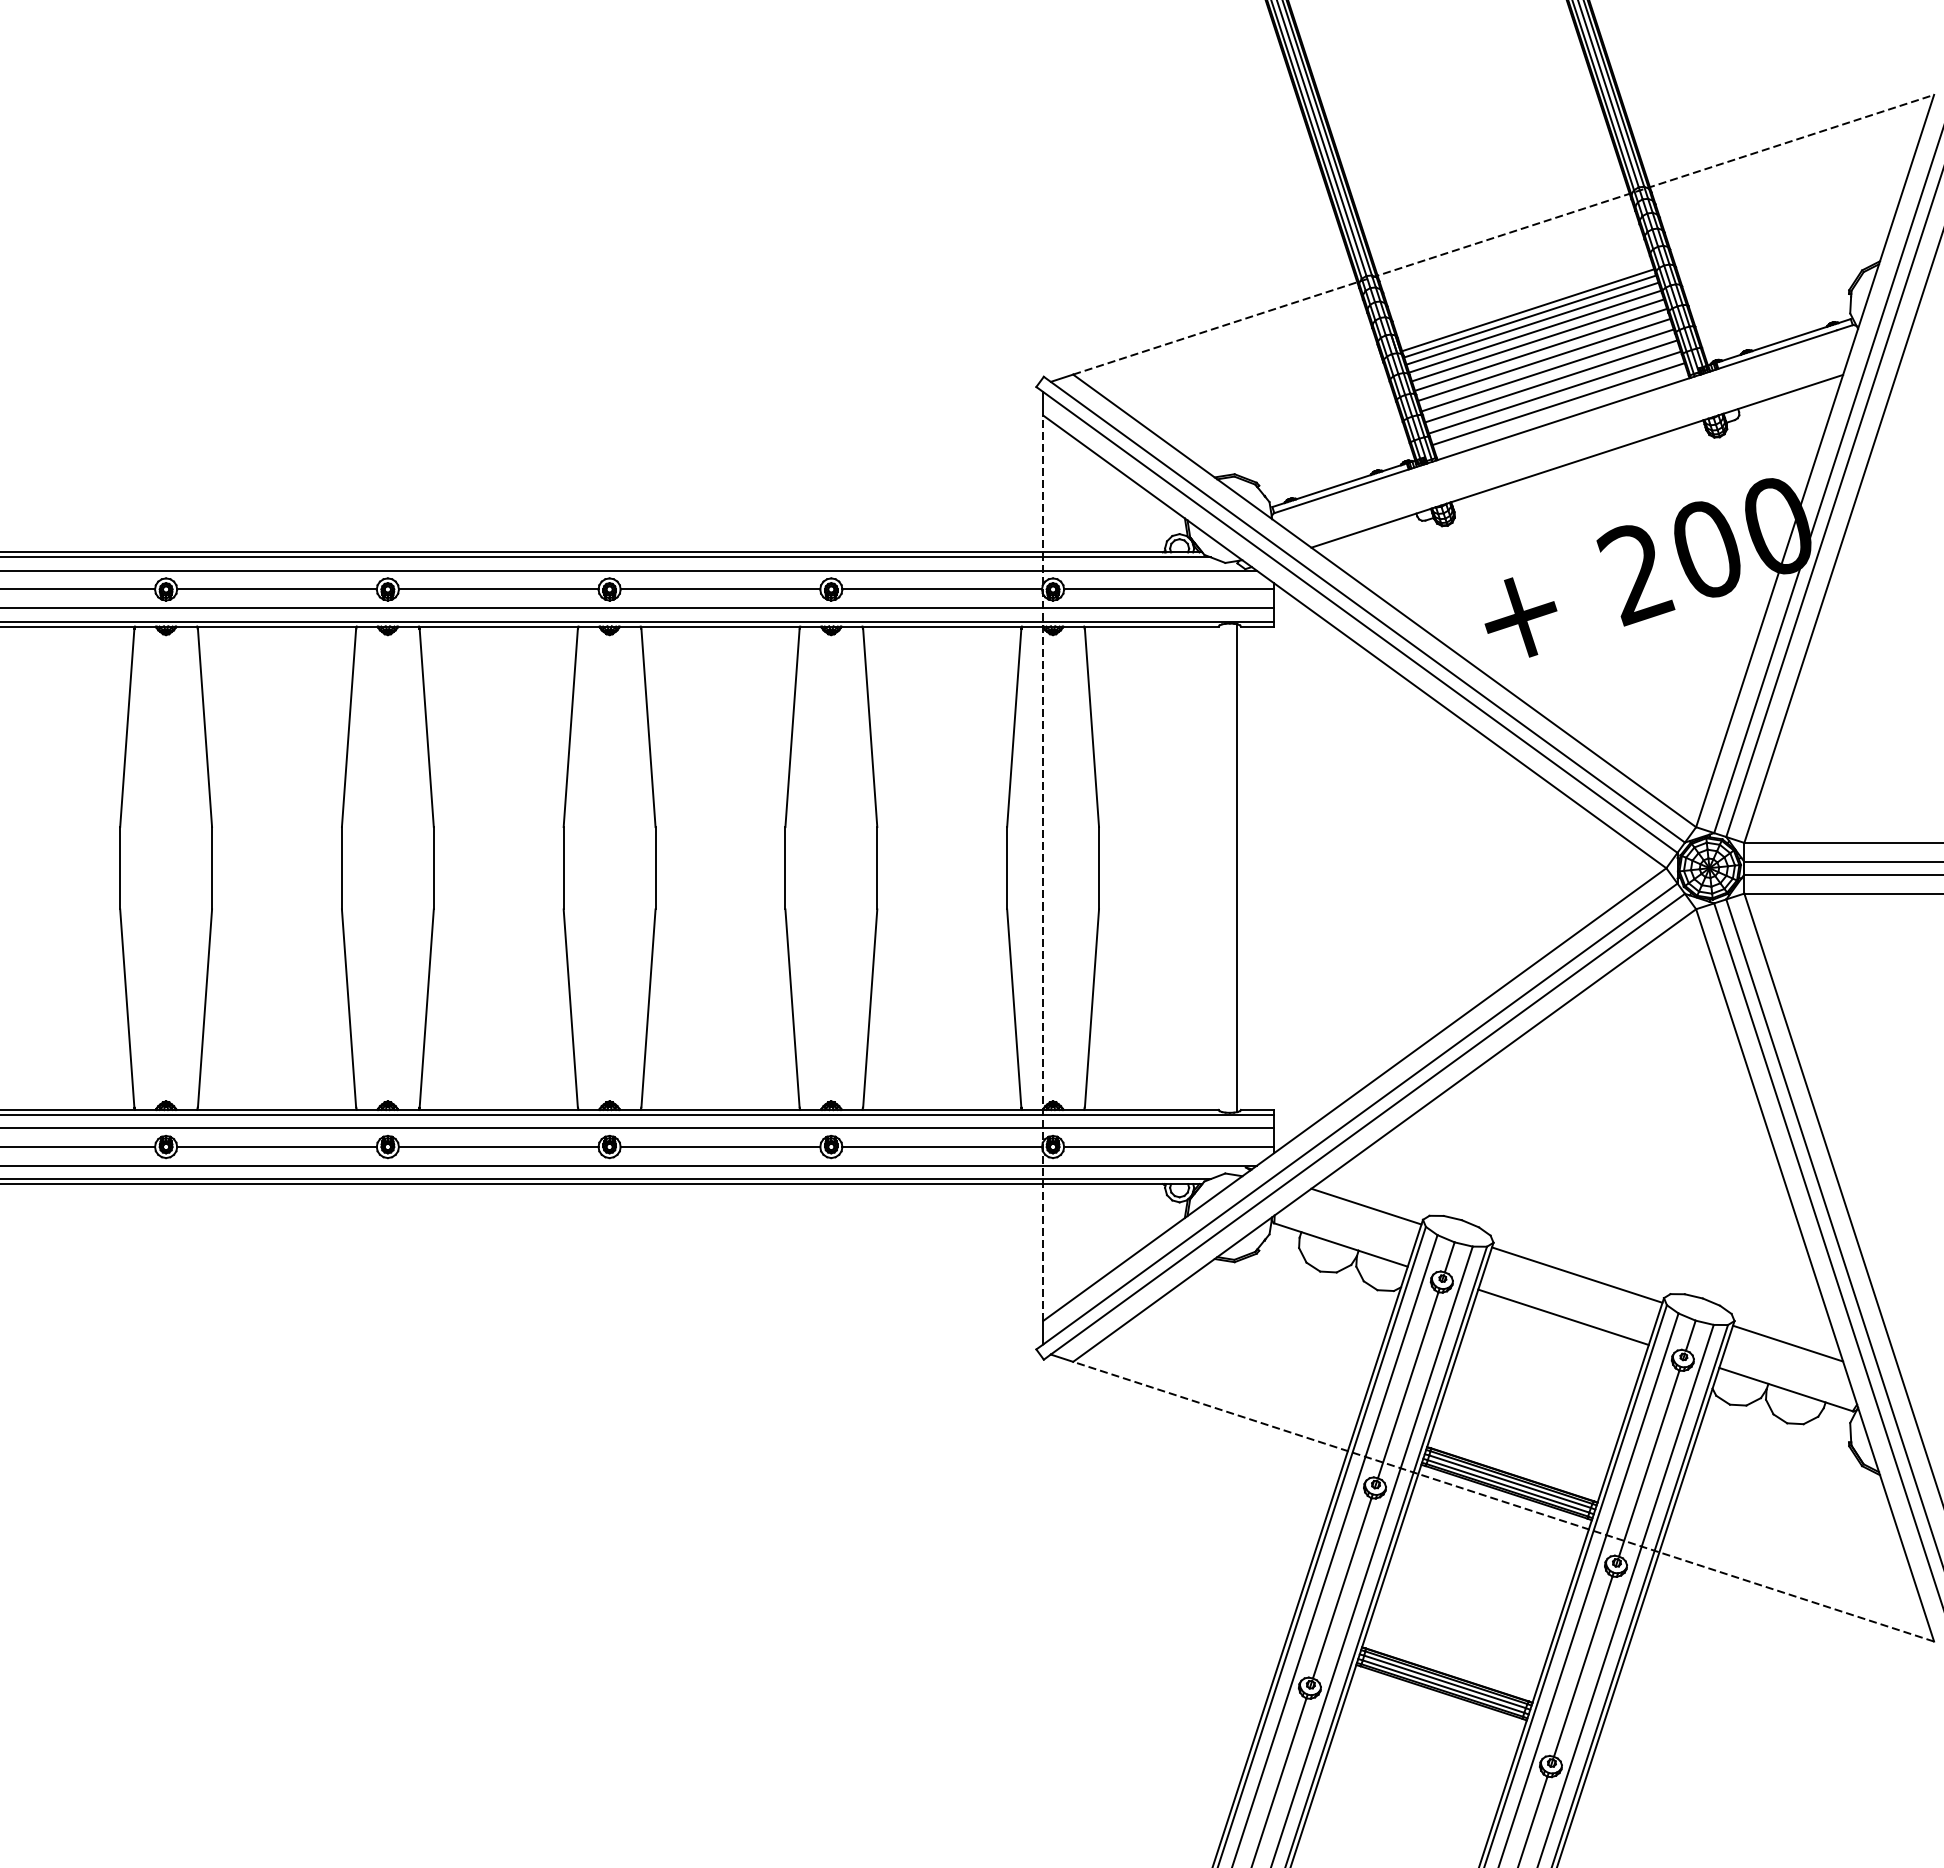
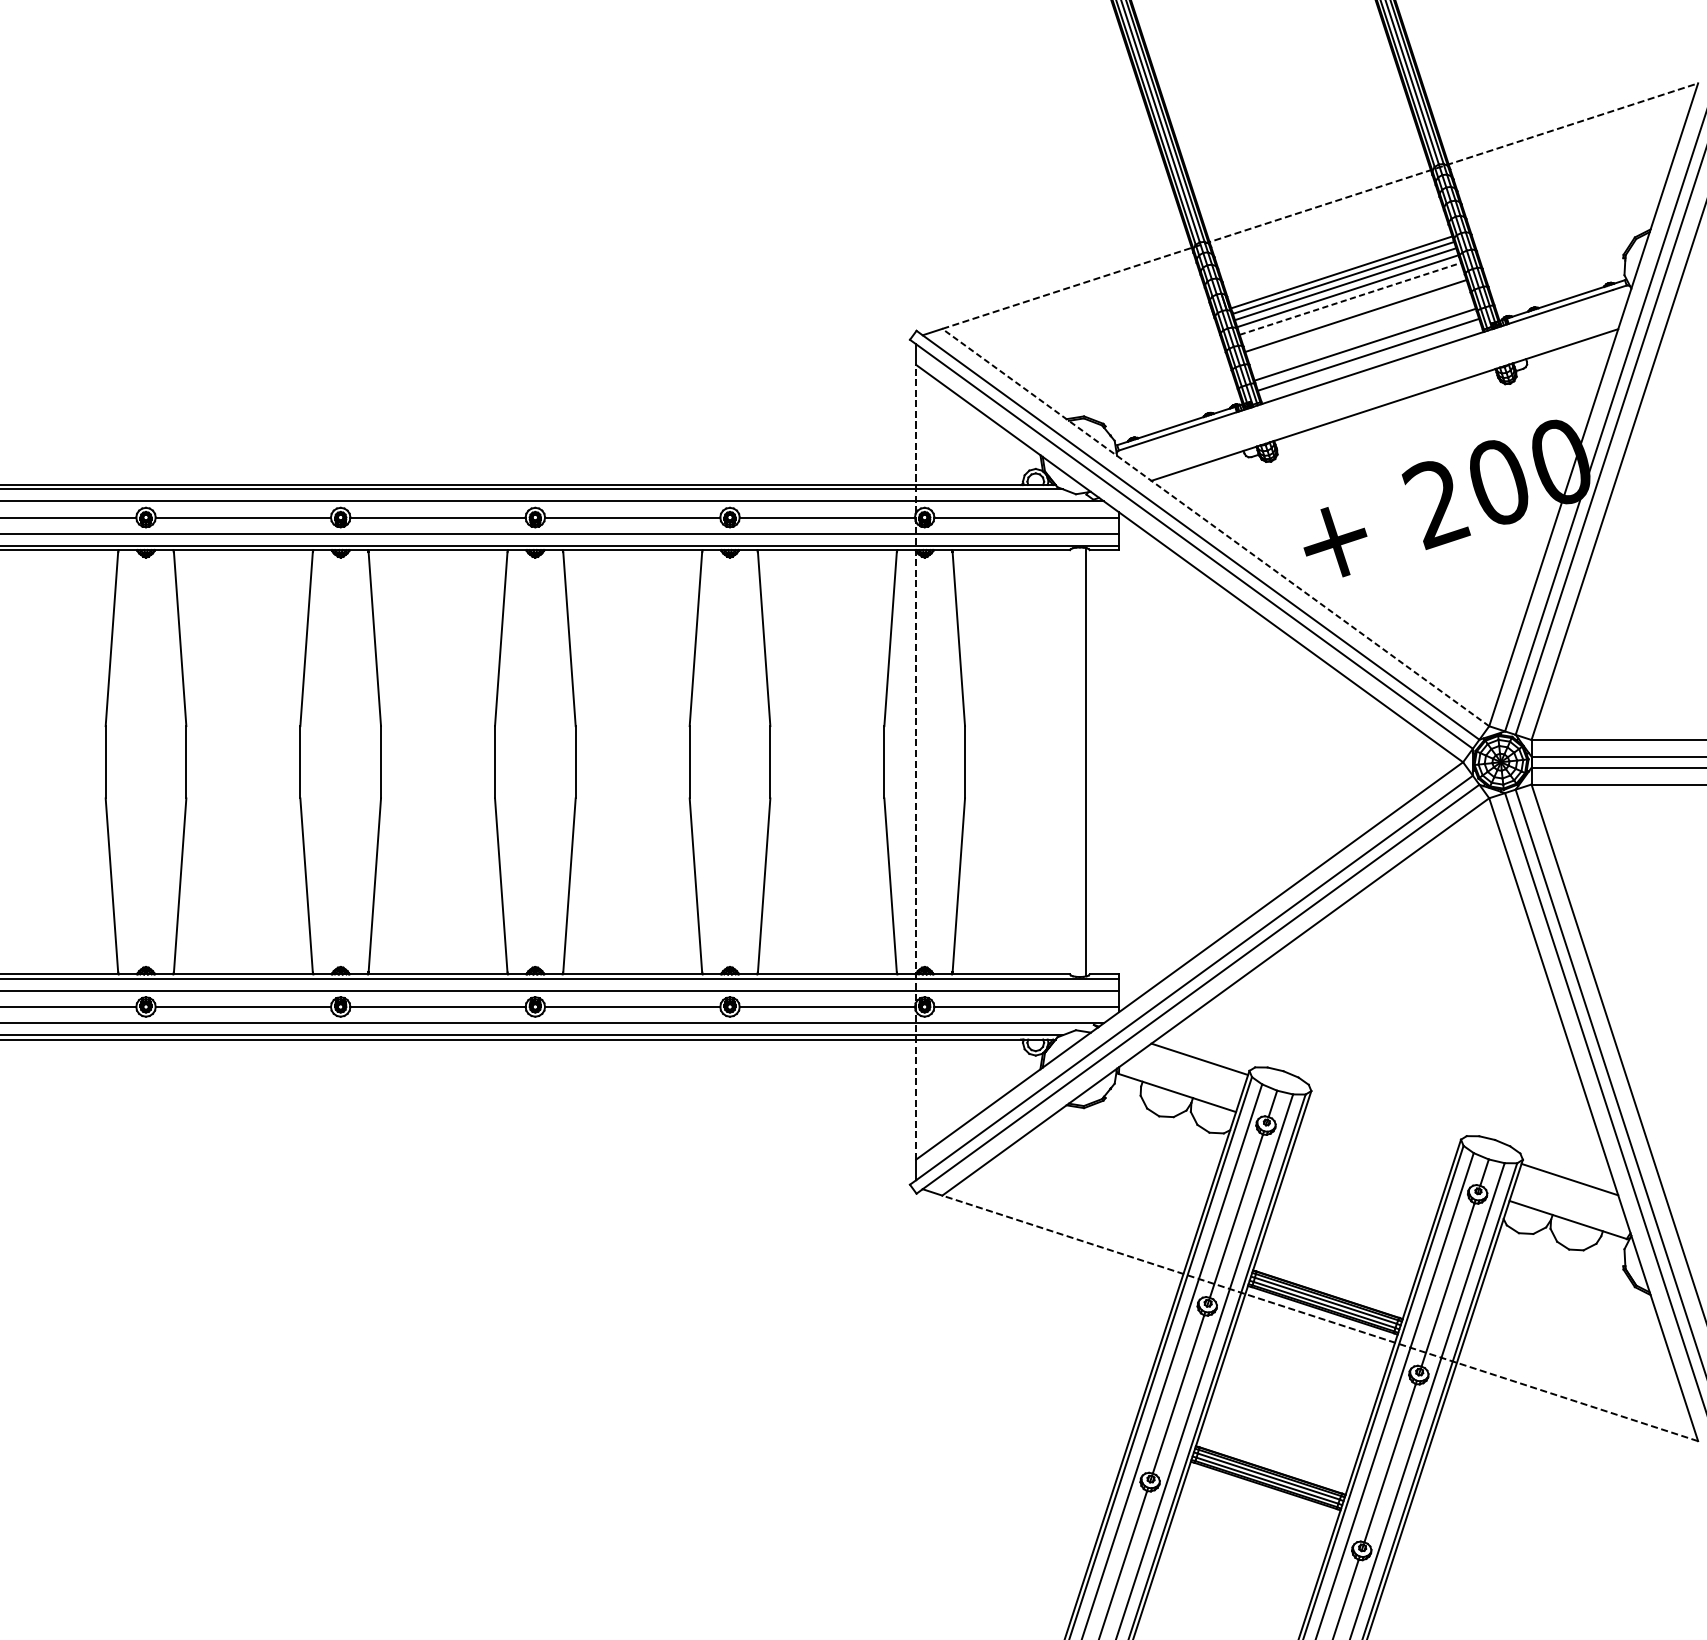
line: (1537, 340) -> (1349, 298), solid -> dashed
line: (1541, 349) -> (1353, 306), removed
line: (1547, 370) -> (1358, 325), removed
line: (1551, 381) -> (1362, 334), removed
line: (1384, 600) -> (1215, 527), solid -> dashed
line: (1577, 1274) -> (1385, 1118), removed
line: (1563, 1317) -> (1372, 1156), removed

